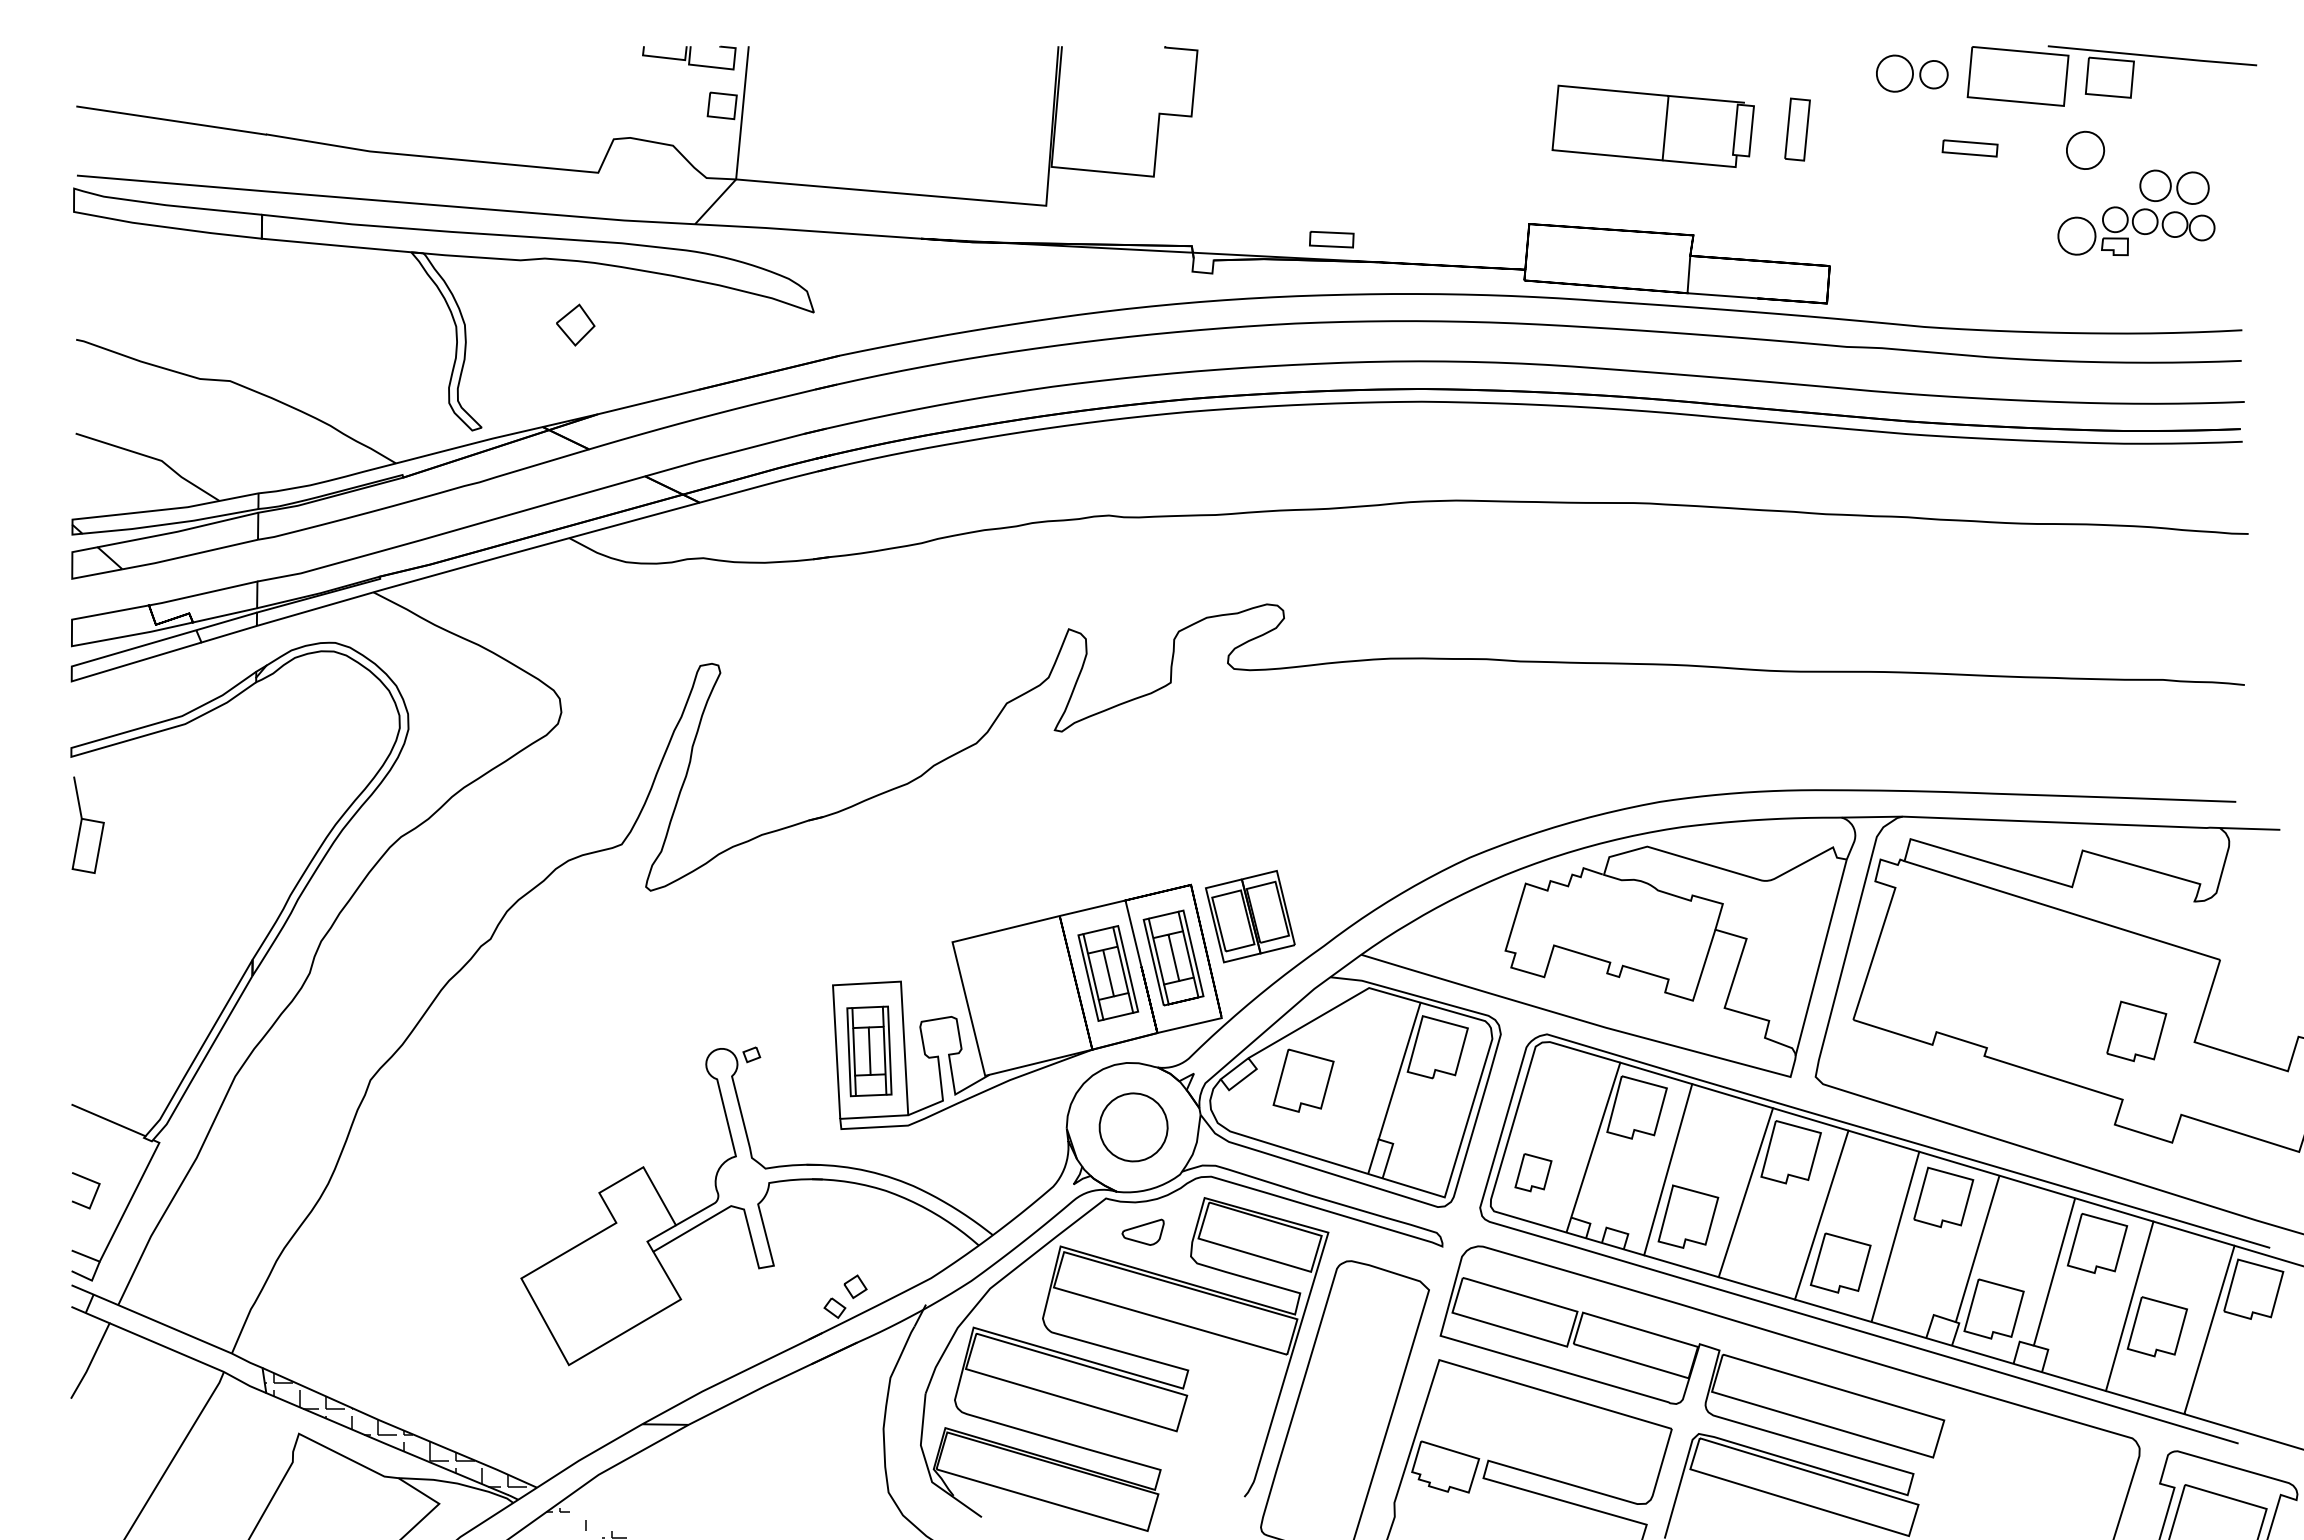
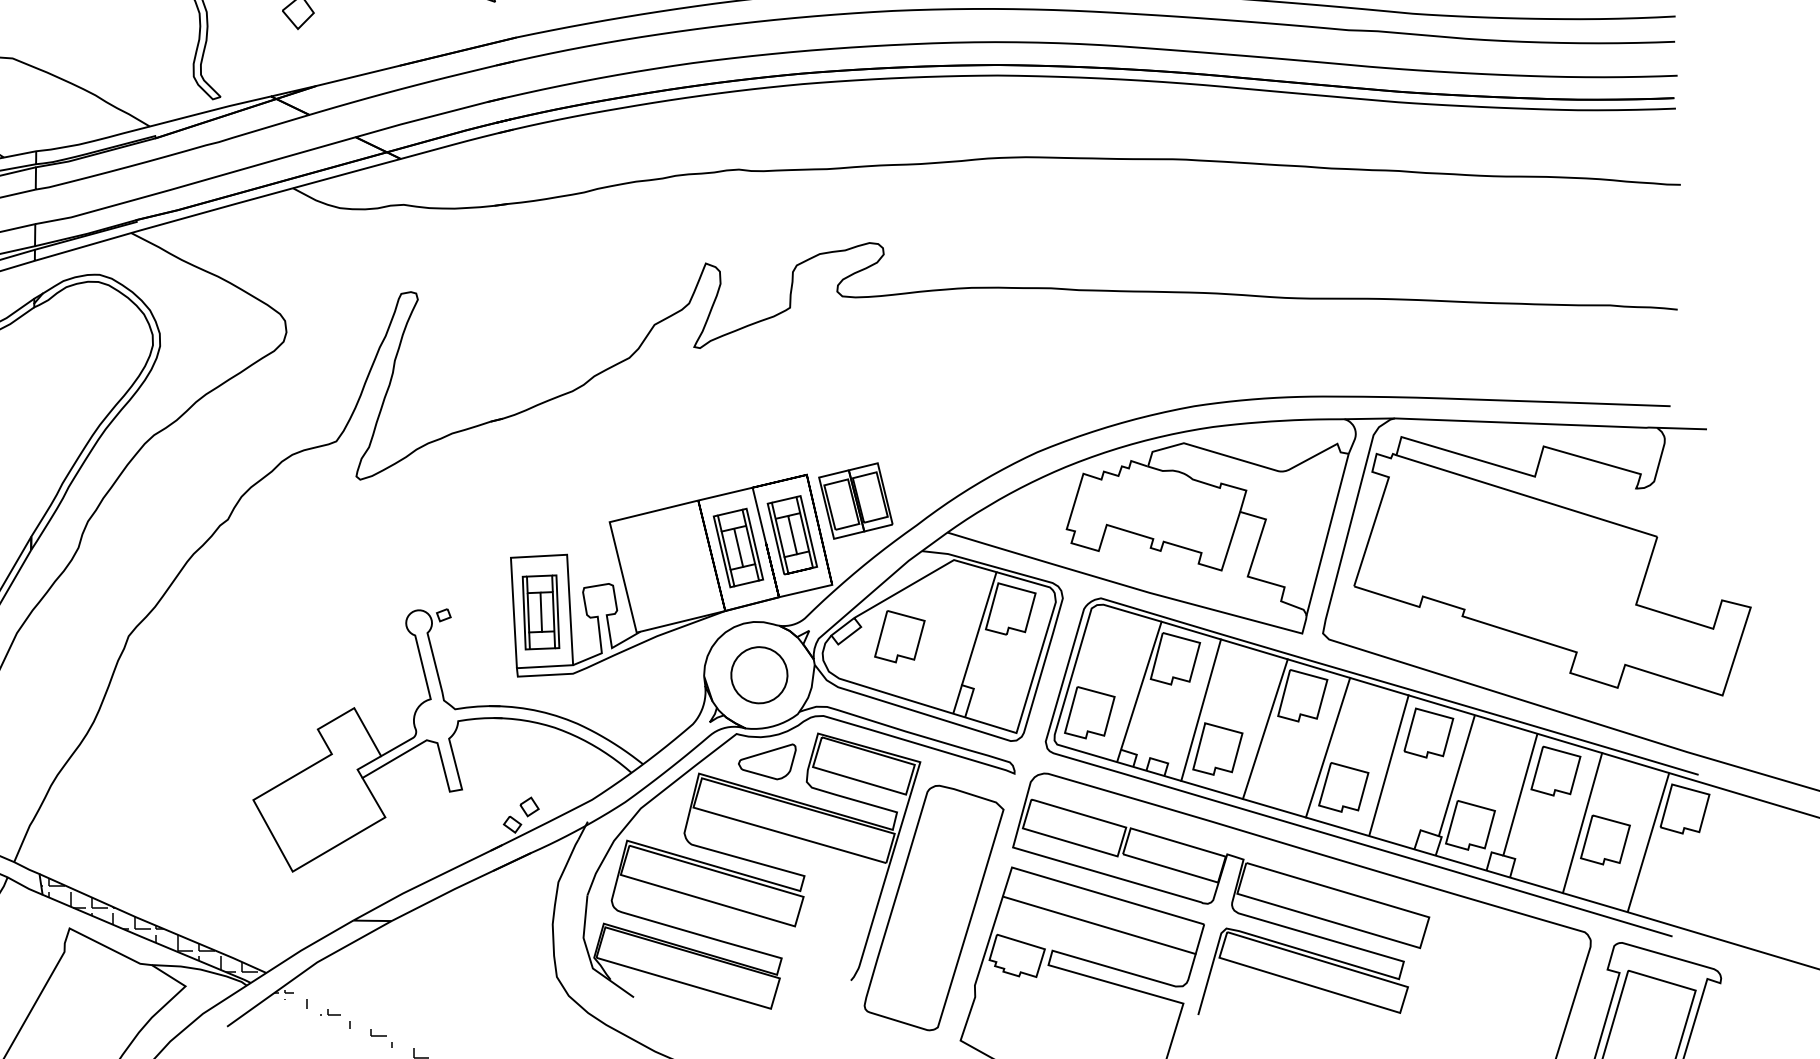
part: (2136, 1031) -> (1588, 595), removed
part: (1533, 1172) -> (1089, 712), size x1.67
part: (1142, 1232) -> (766, 762), size x1.67
line: (1544, 1429) -> (1098, 924), added

